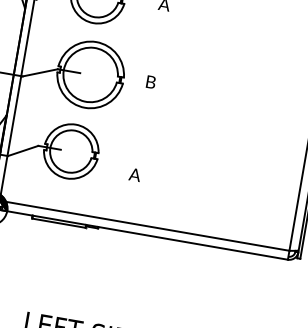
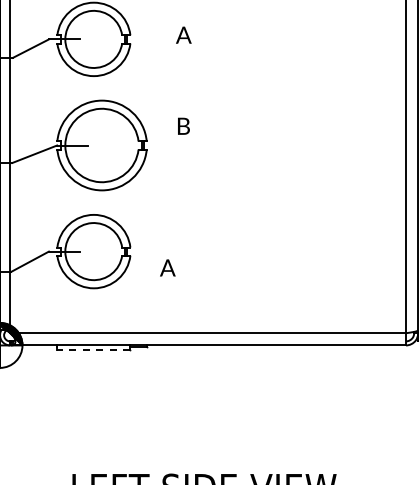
text: (150, 81) -> (183, 125), moved
text: (134, 174) -> (167, 267), moved
line: (58, 223) -> (93, 349), solid -> dashed

